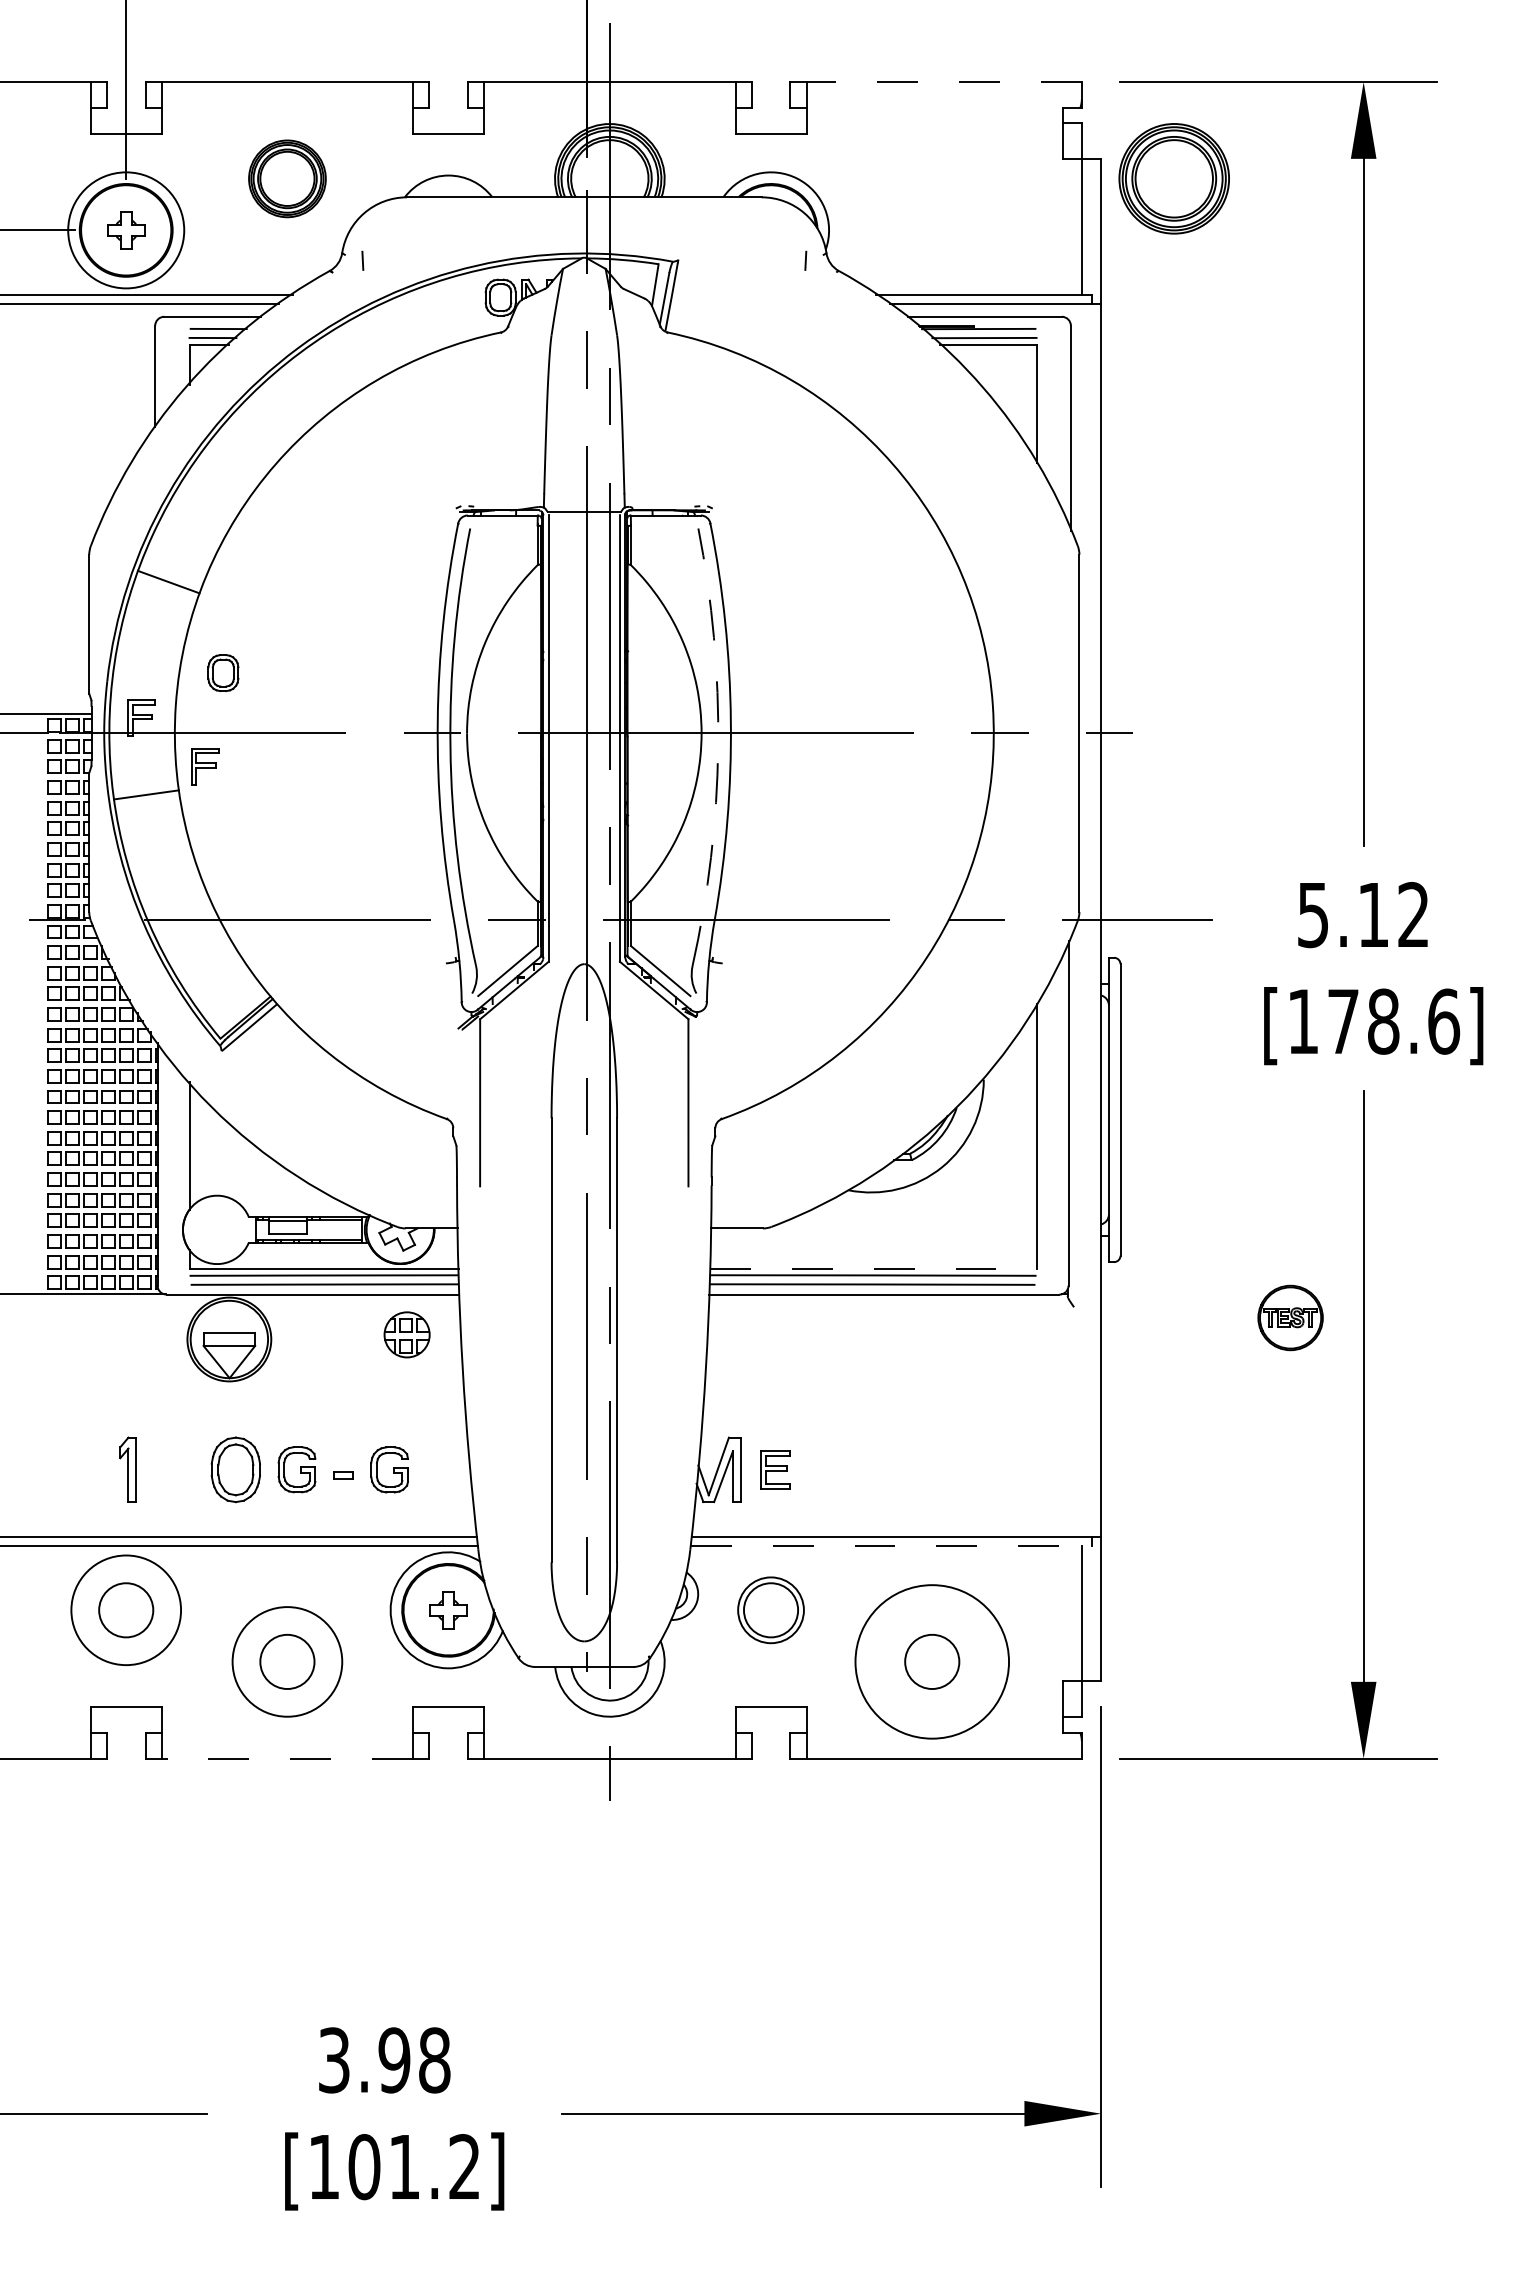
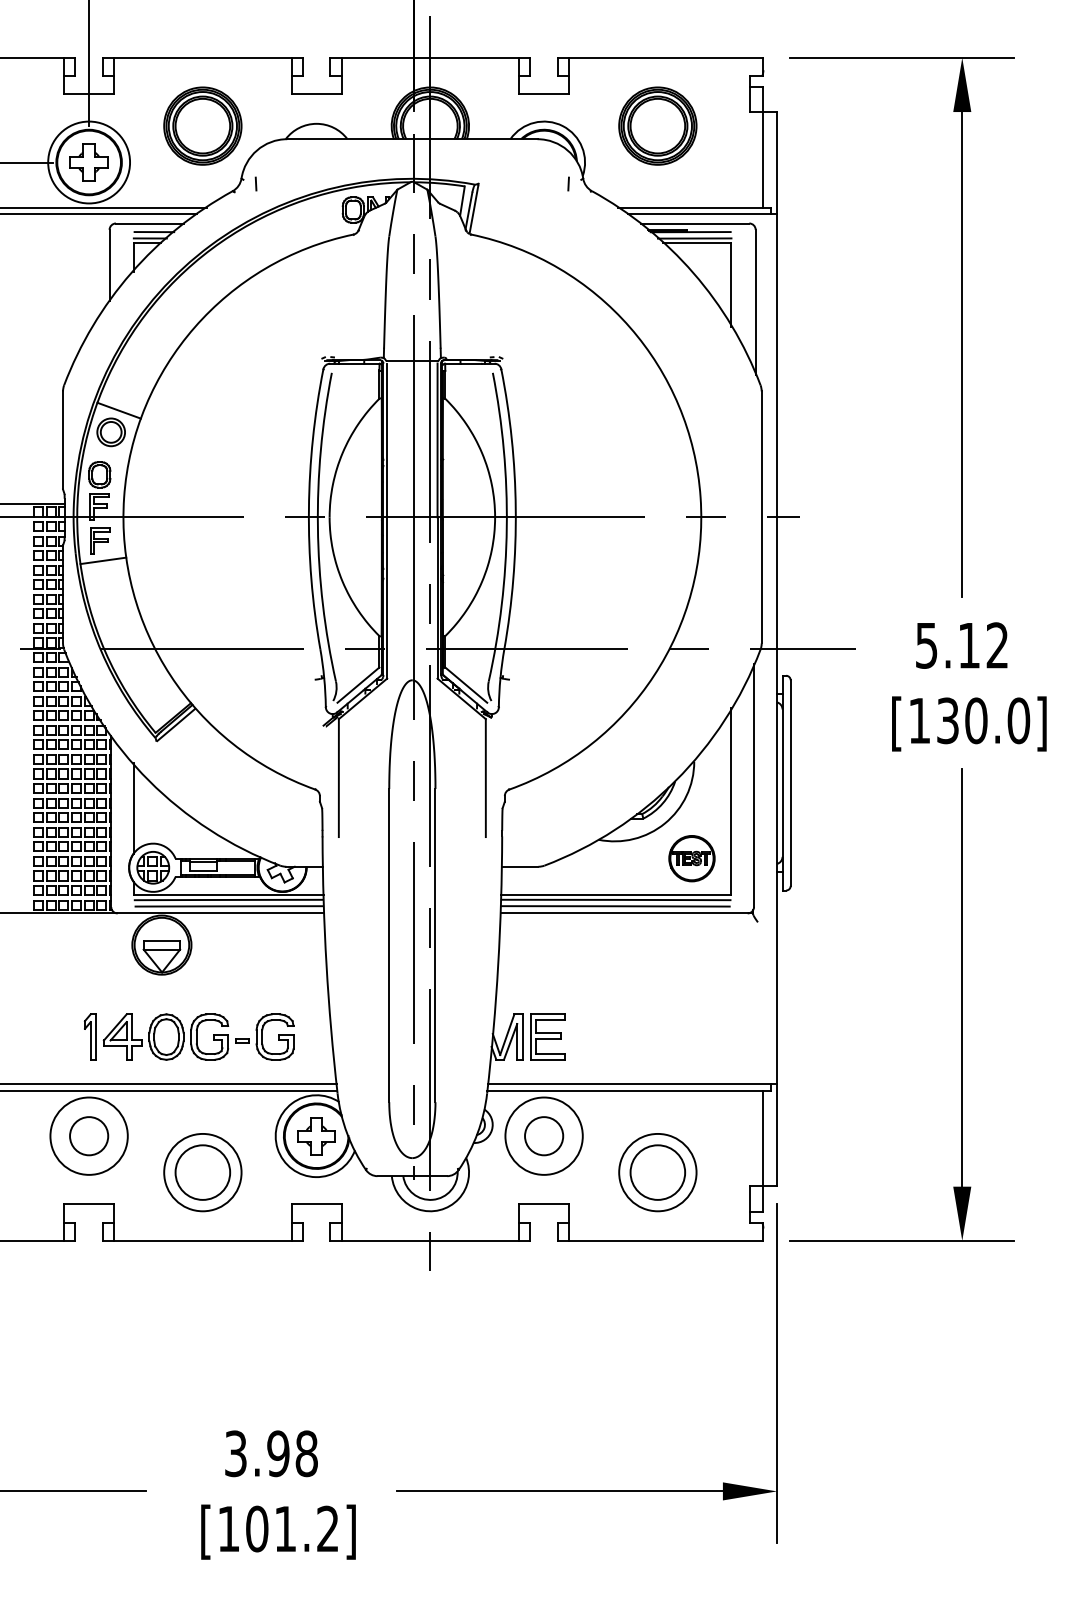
line: (944, 82) -> (666, 58), dashed -> solid
part: (287, 178) -> (202, 125), size x1.43
part: (1173, 178) -> (657, 125), moved
part: (126, 230) -> (89, 162), size x1.43
part: (157, 612) -> (111, 432), added
part: (223, 672) -> (99, 474), moved
arc: (718, 747) -> (507, 527), dashed -> solid
part: (205, 766) -> (100, 540), moved
text: (1394, 1021) -> (984, 720), [178.6] -> [130.0]
line: (873, 1268) -> (616, 895), dashed -> solid
part: (1290, 1317) -> (691, 858), moved
part: (406, 1334) -> (152, 867), moved
part: (173, 1469) -> (122, 1036), added
part: (296, 1469) -> (209, 1036), size x1.43
part: (389, 1469) -> (274, 1036), size x1.43
part: (775, 1469) -> (547, 1036), size x1.67
line: (891, 1545) -> (629, 1090), dashed -> solid
part: (448, 1610) -> (316, 1136), size x1.43
circle: (770, 1610) -> (543, 1136), size x1.67
circle: (287, 1661) -> (202, 1172), size x1.43
circle: (931, 1661) -> (657, 1172), size x1.43
circle: (932, 1661) -> (658, 1172), size x0.71
line: (287, 1758) -> (202, 1240), dashed -> solid

